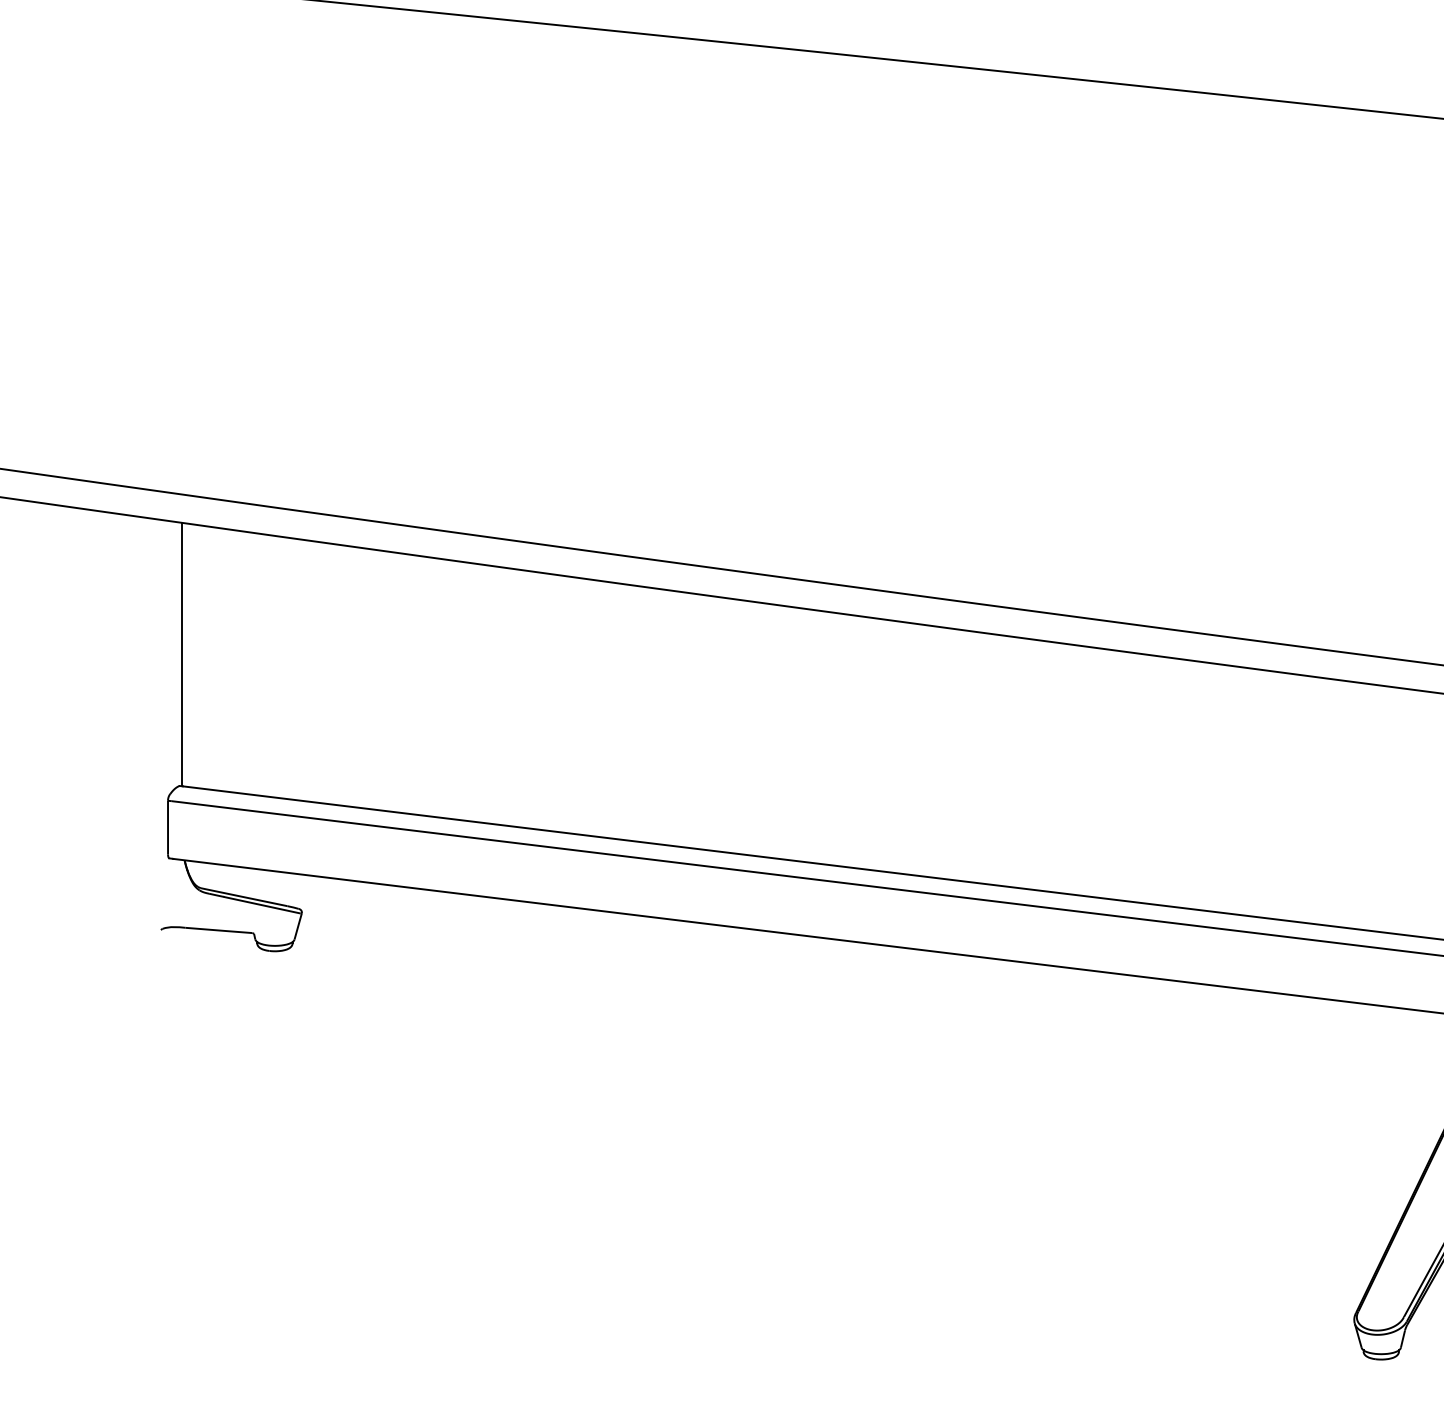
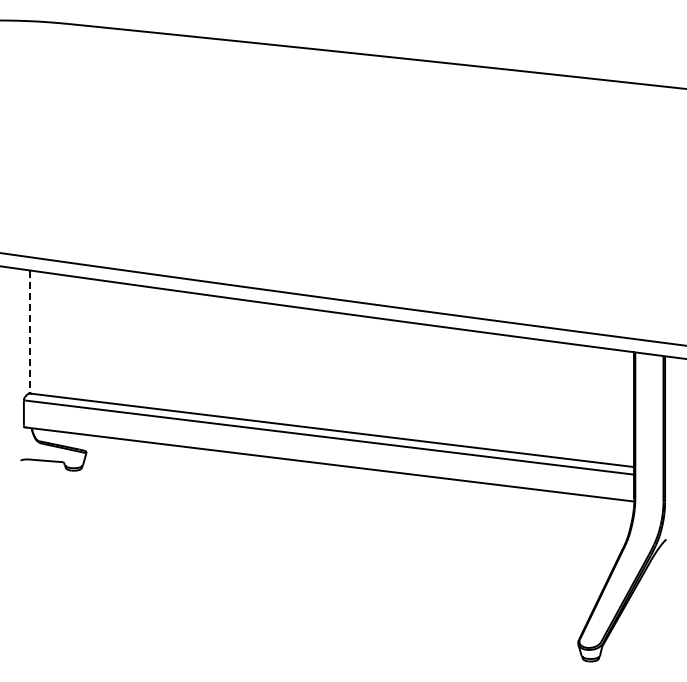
line: (182, 655) -> (30, 332), solid -> dashed

